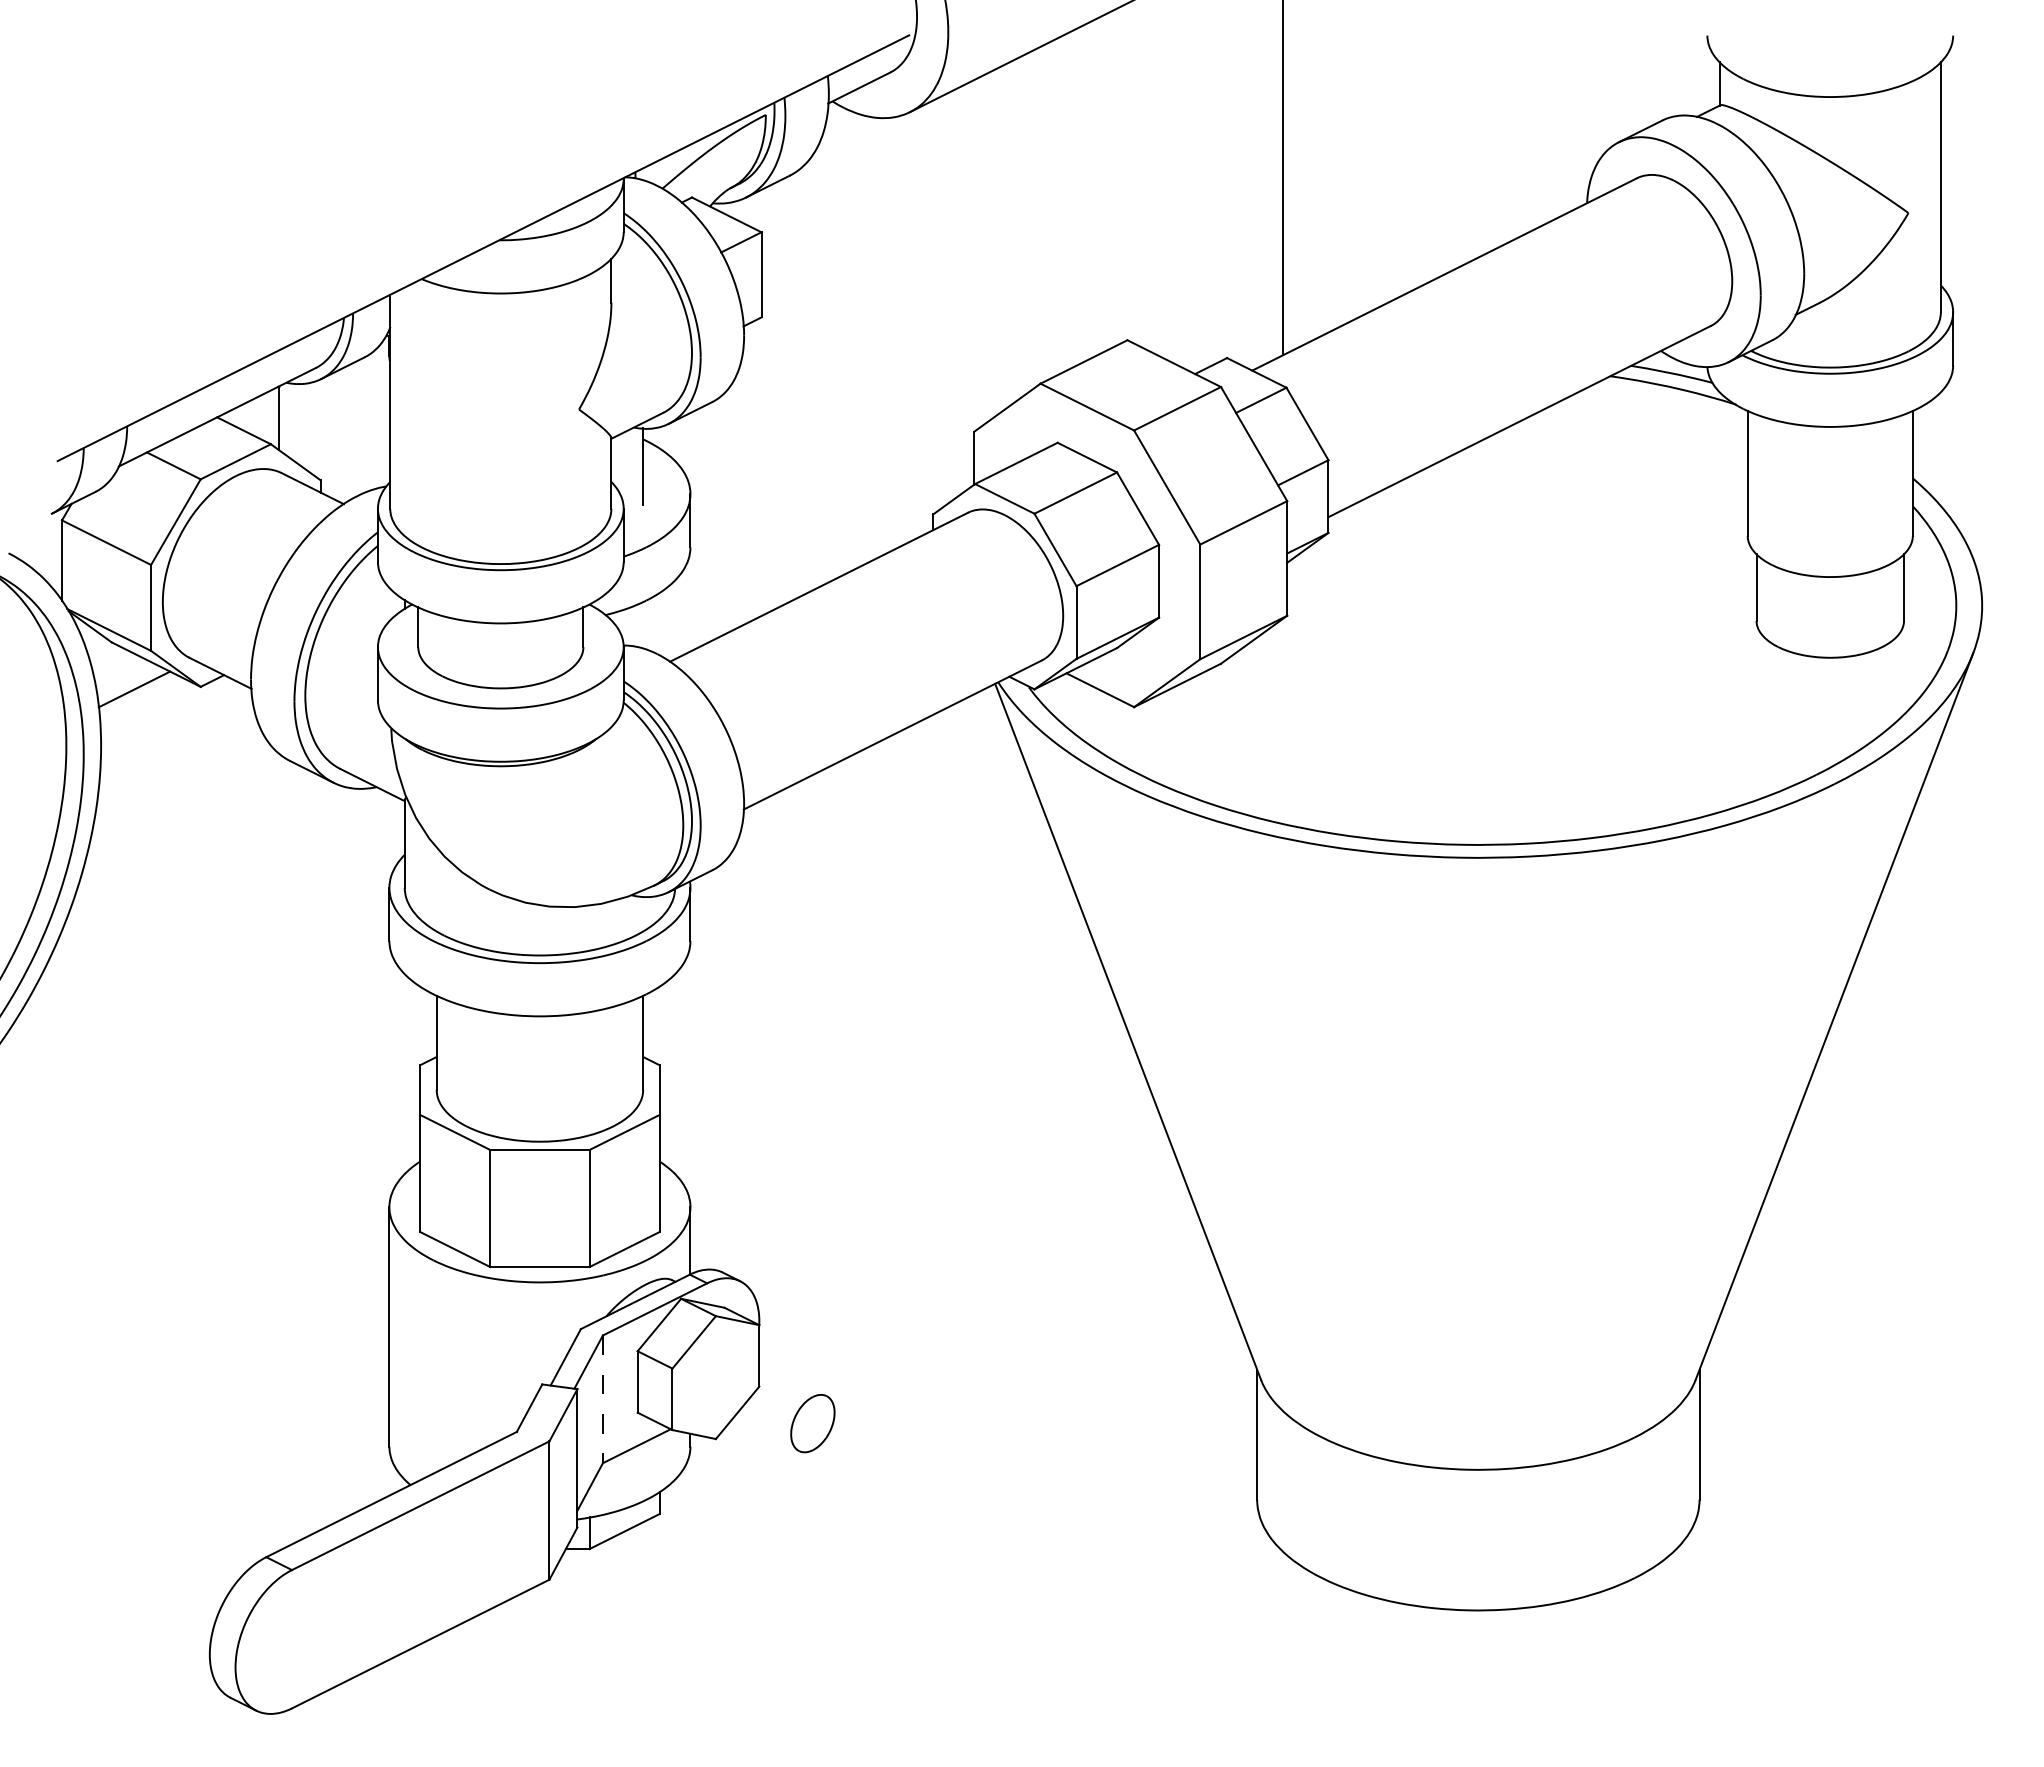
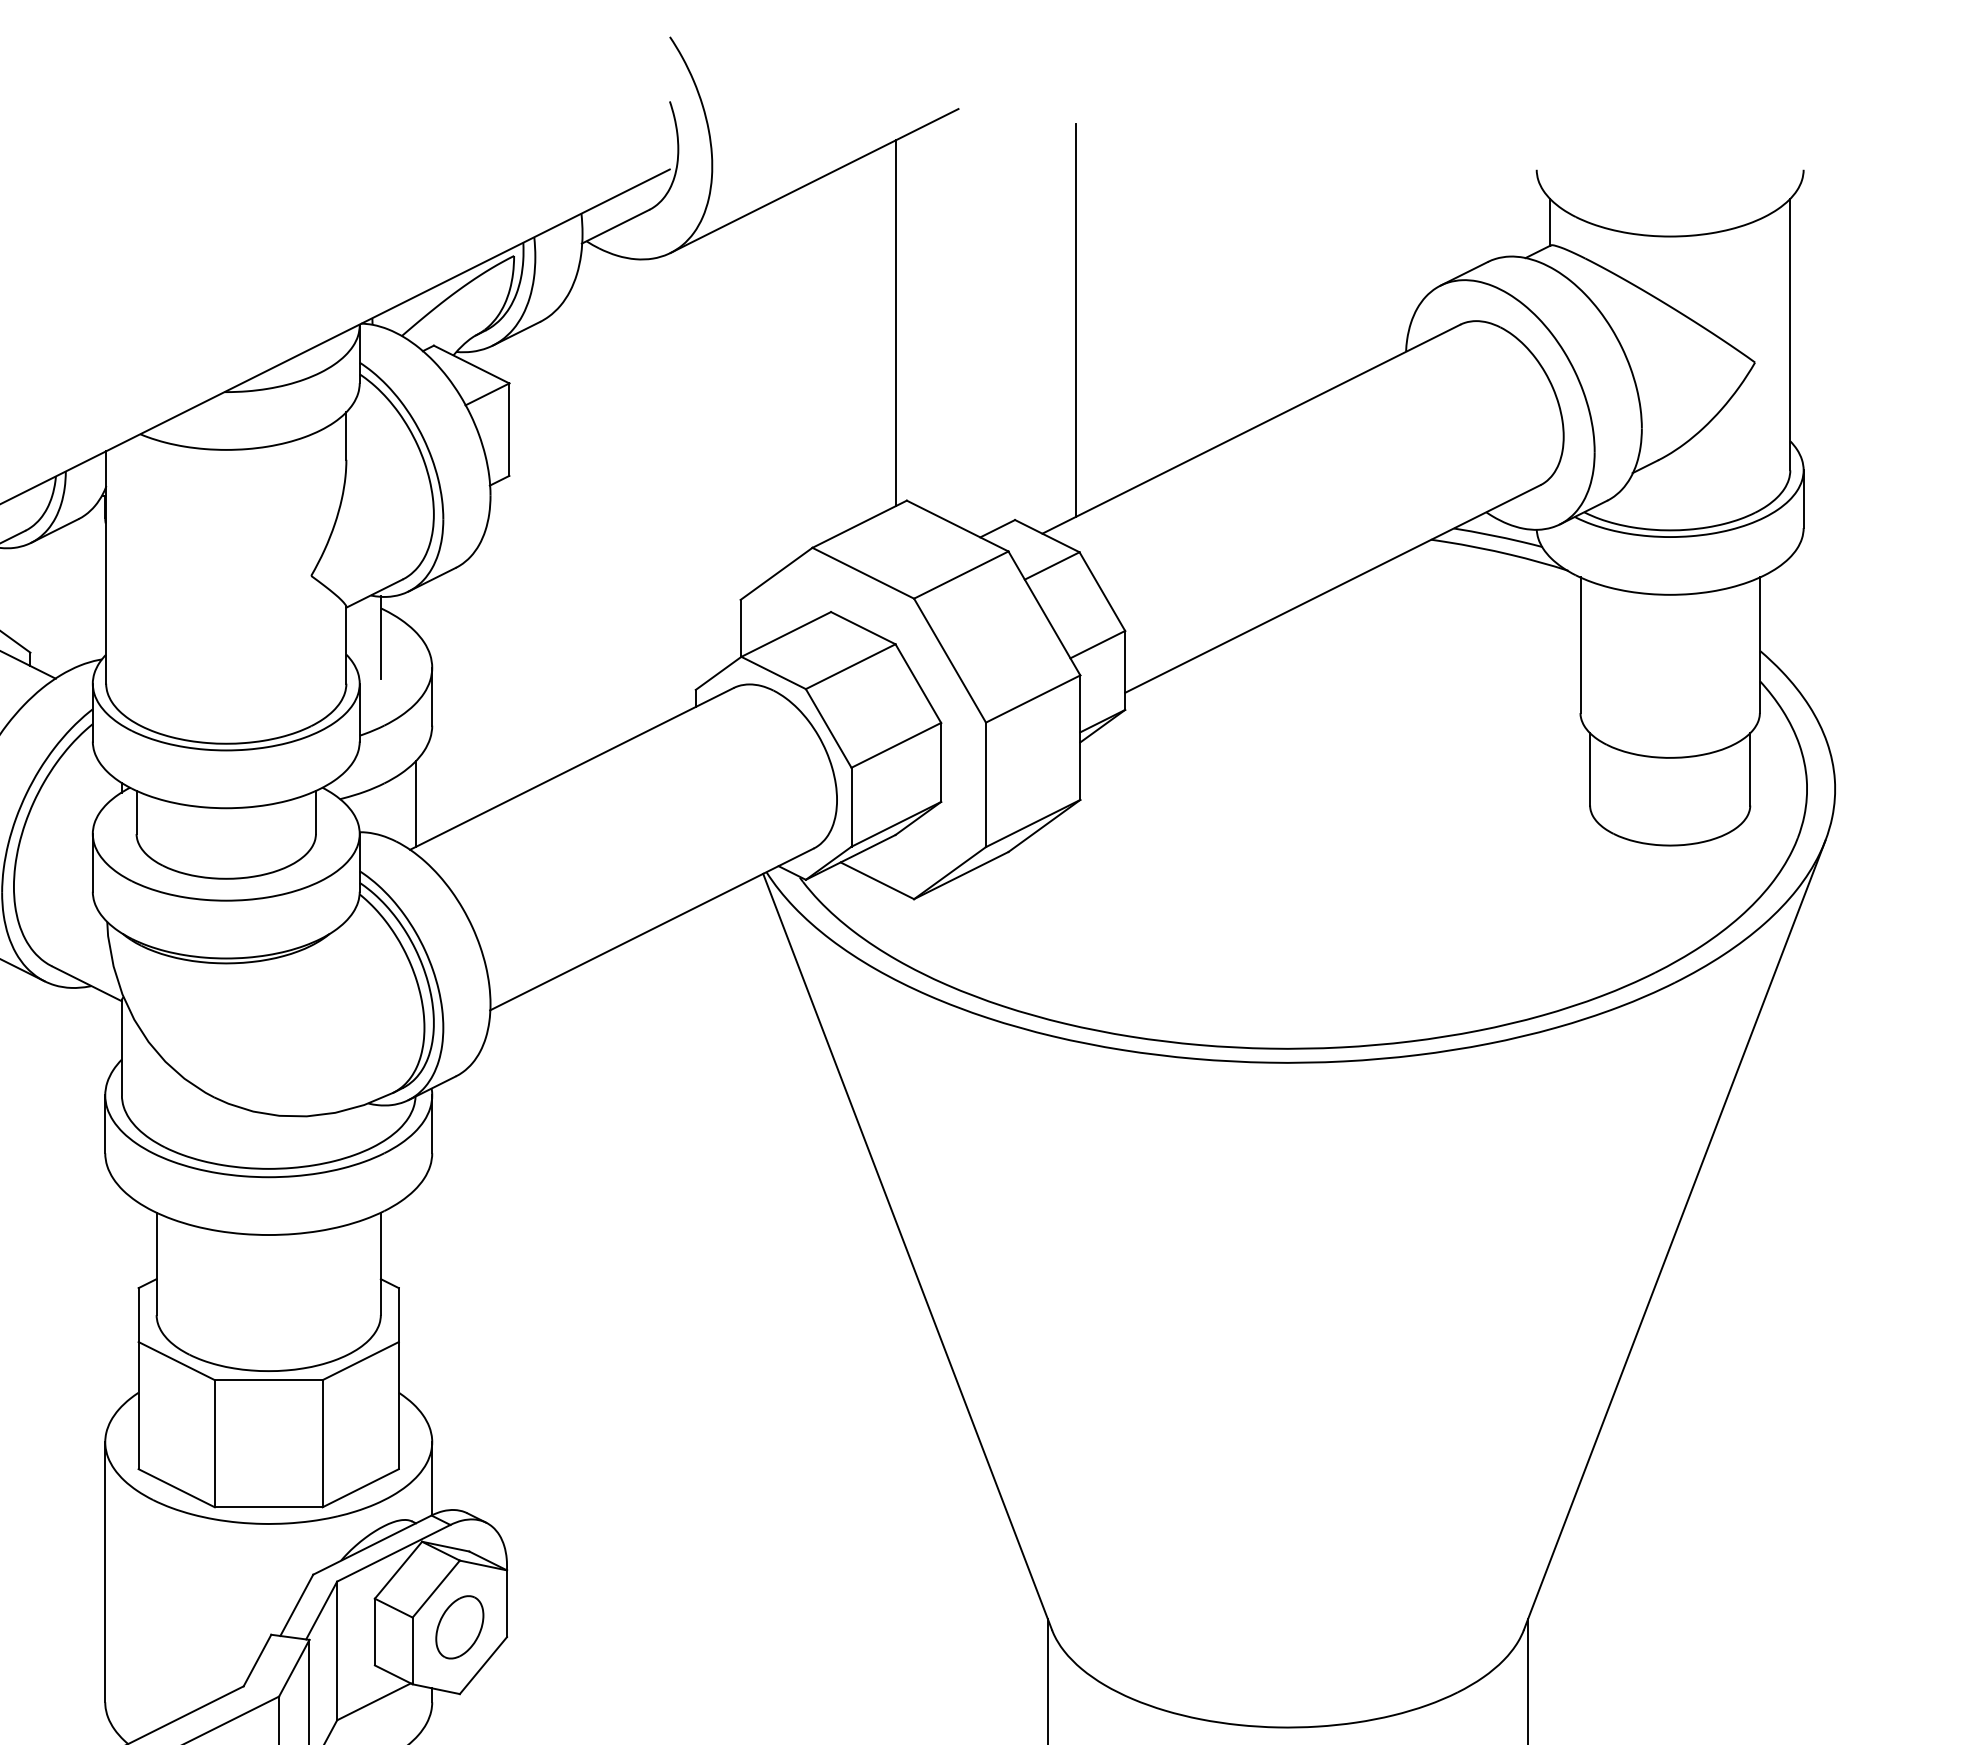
line: (1117, 176) -> (896, 322), added
line: (675, 619) -> (415, 803), added
line: (602, 1399) -> (336, 1651), dashed -> solid
part: (812, 1423) -> (459, 1627), moved

